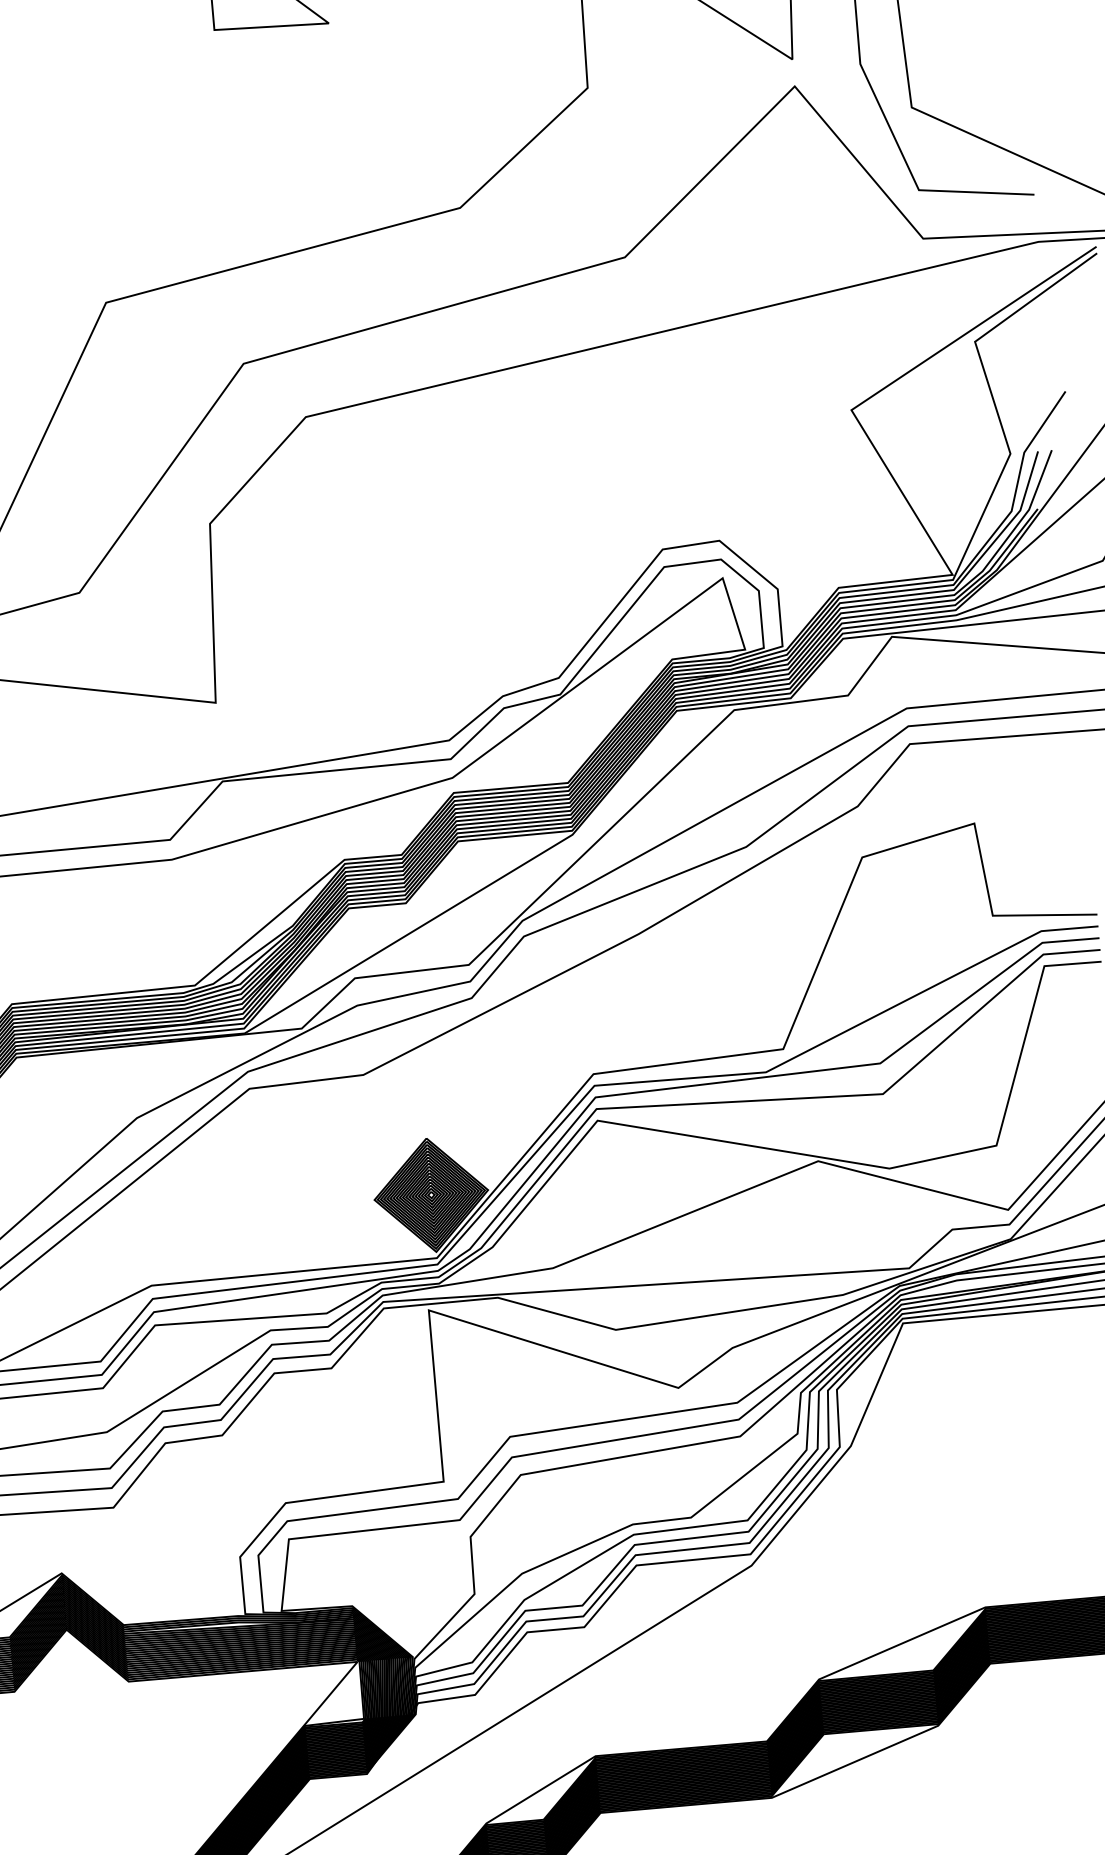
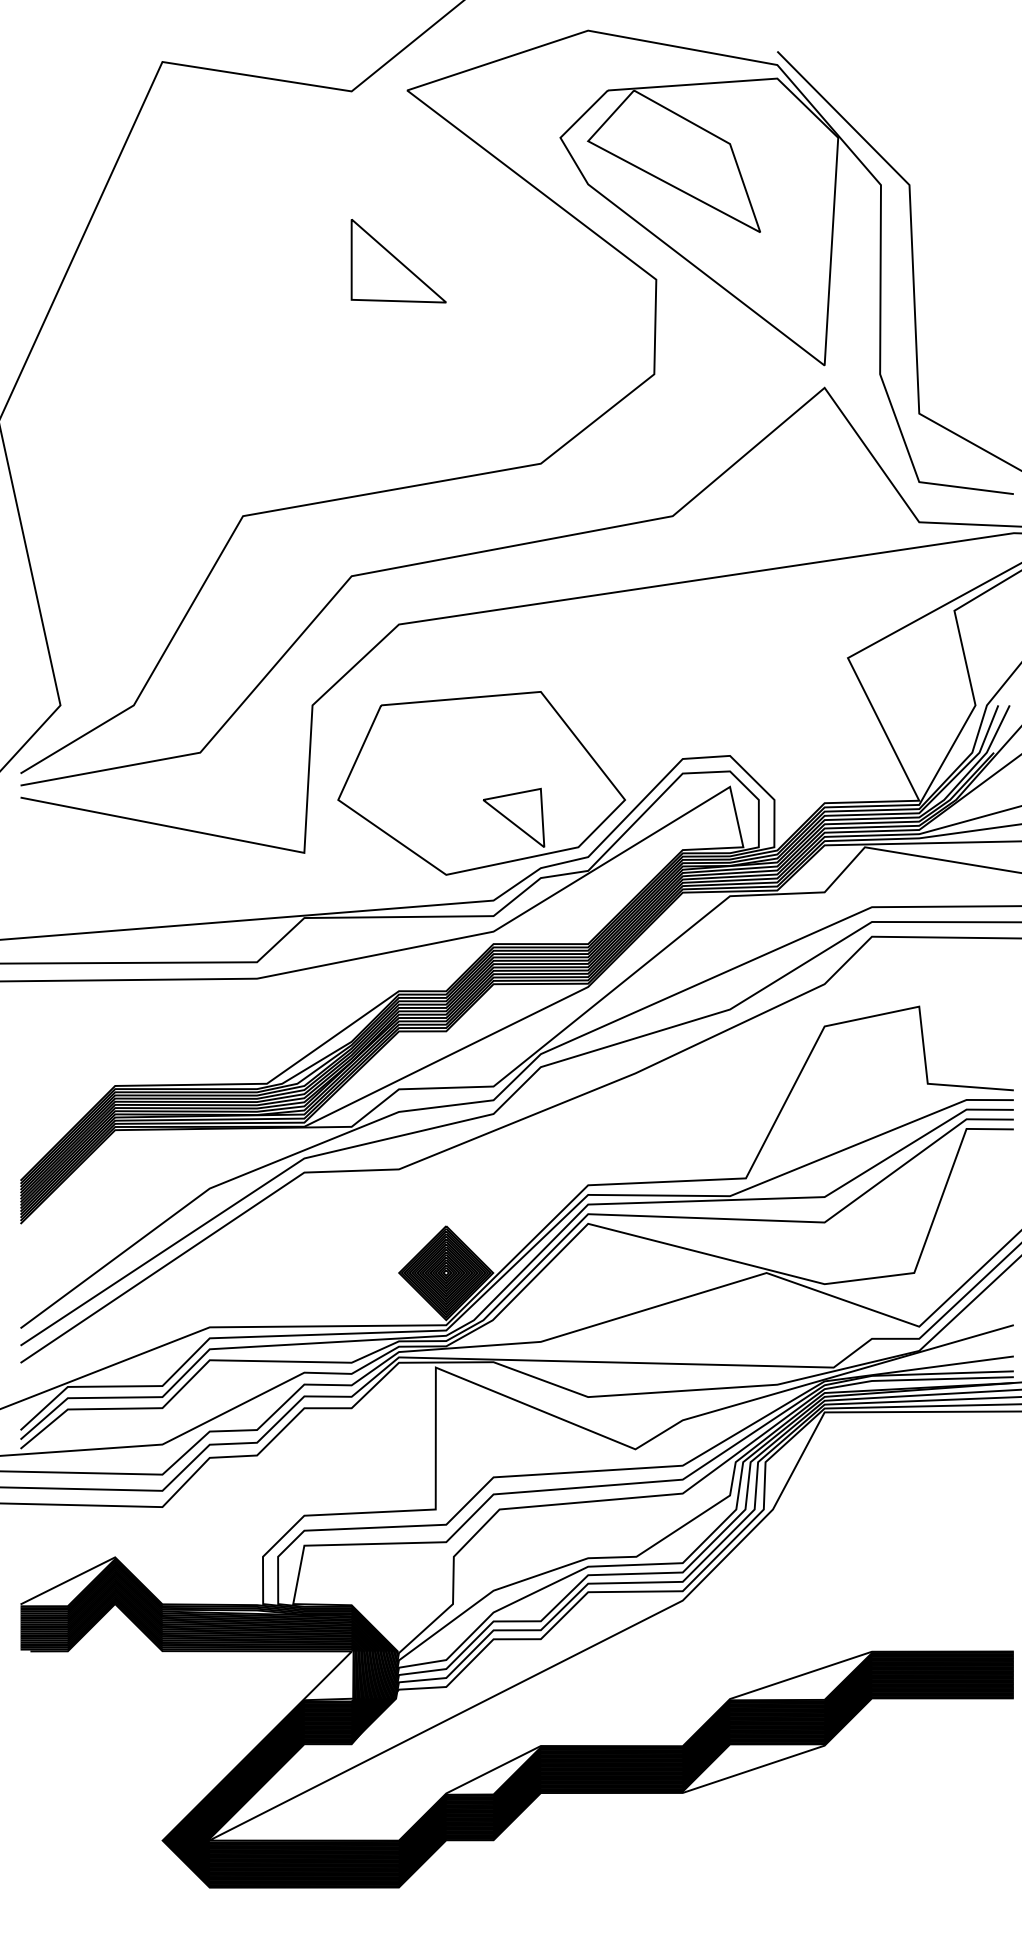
part: (422, 600) -> (481, 783), added

